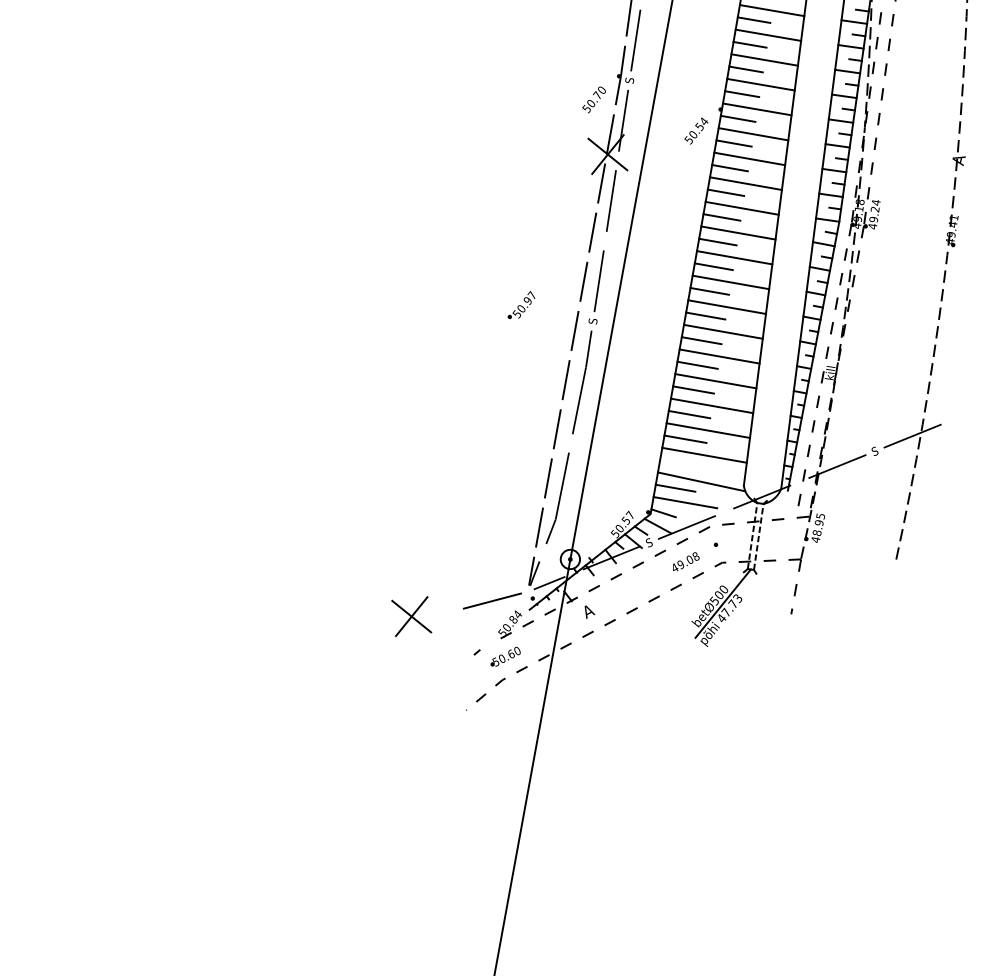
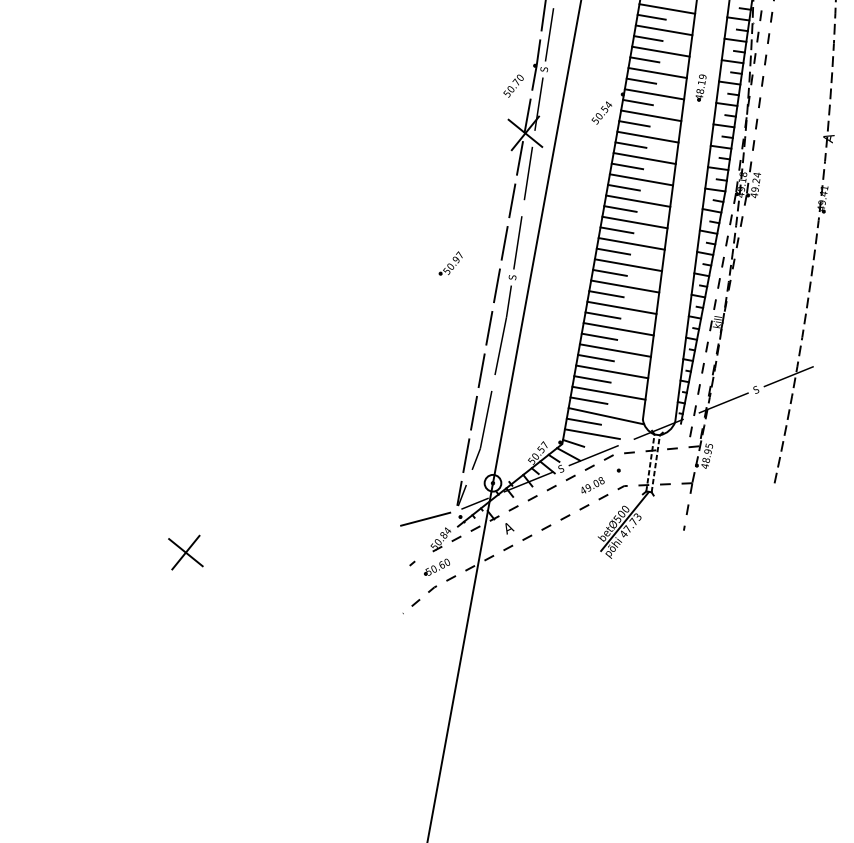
part: (810, 101) -> (700, 87), added
line: (680, 463) -> (588, 400), added
part: (411, 616) -> (185, 552), moved

